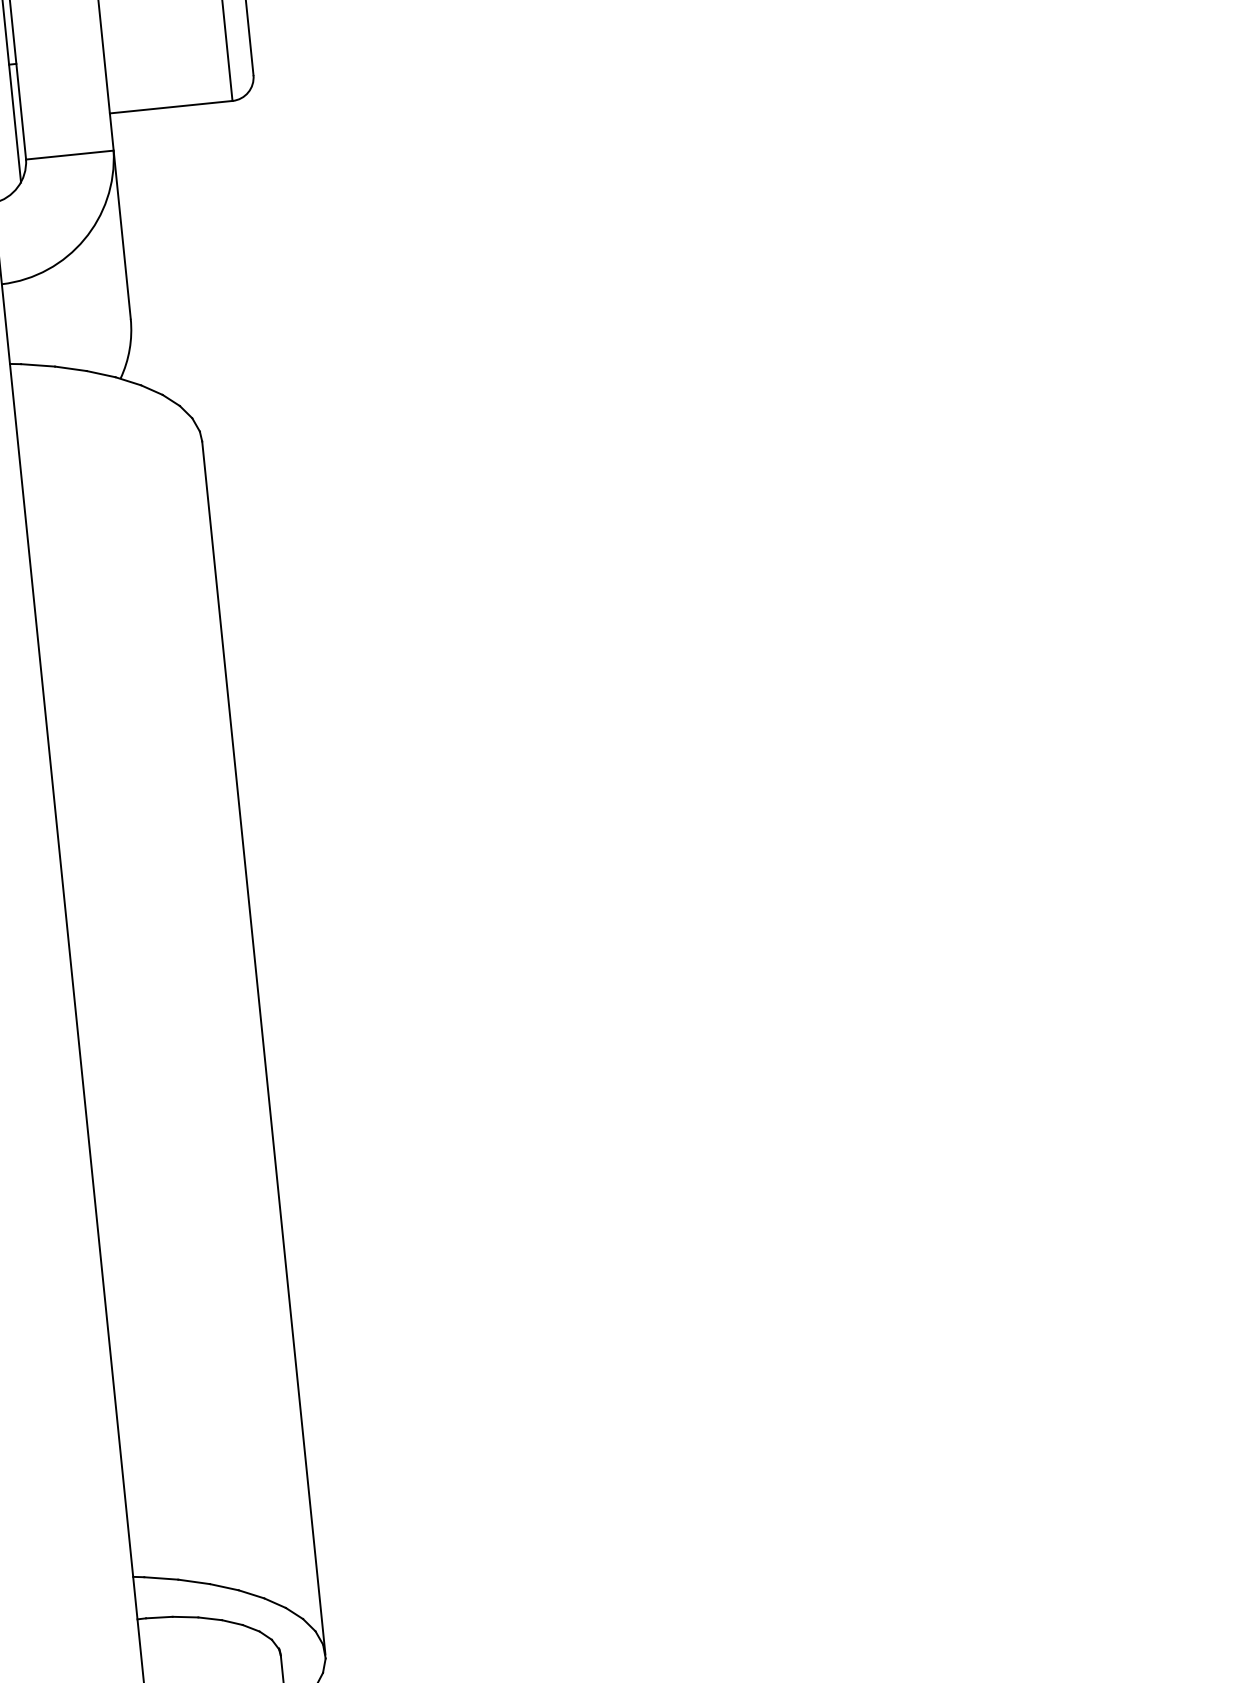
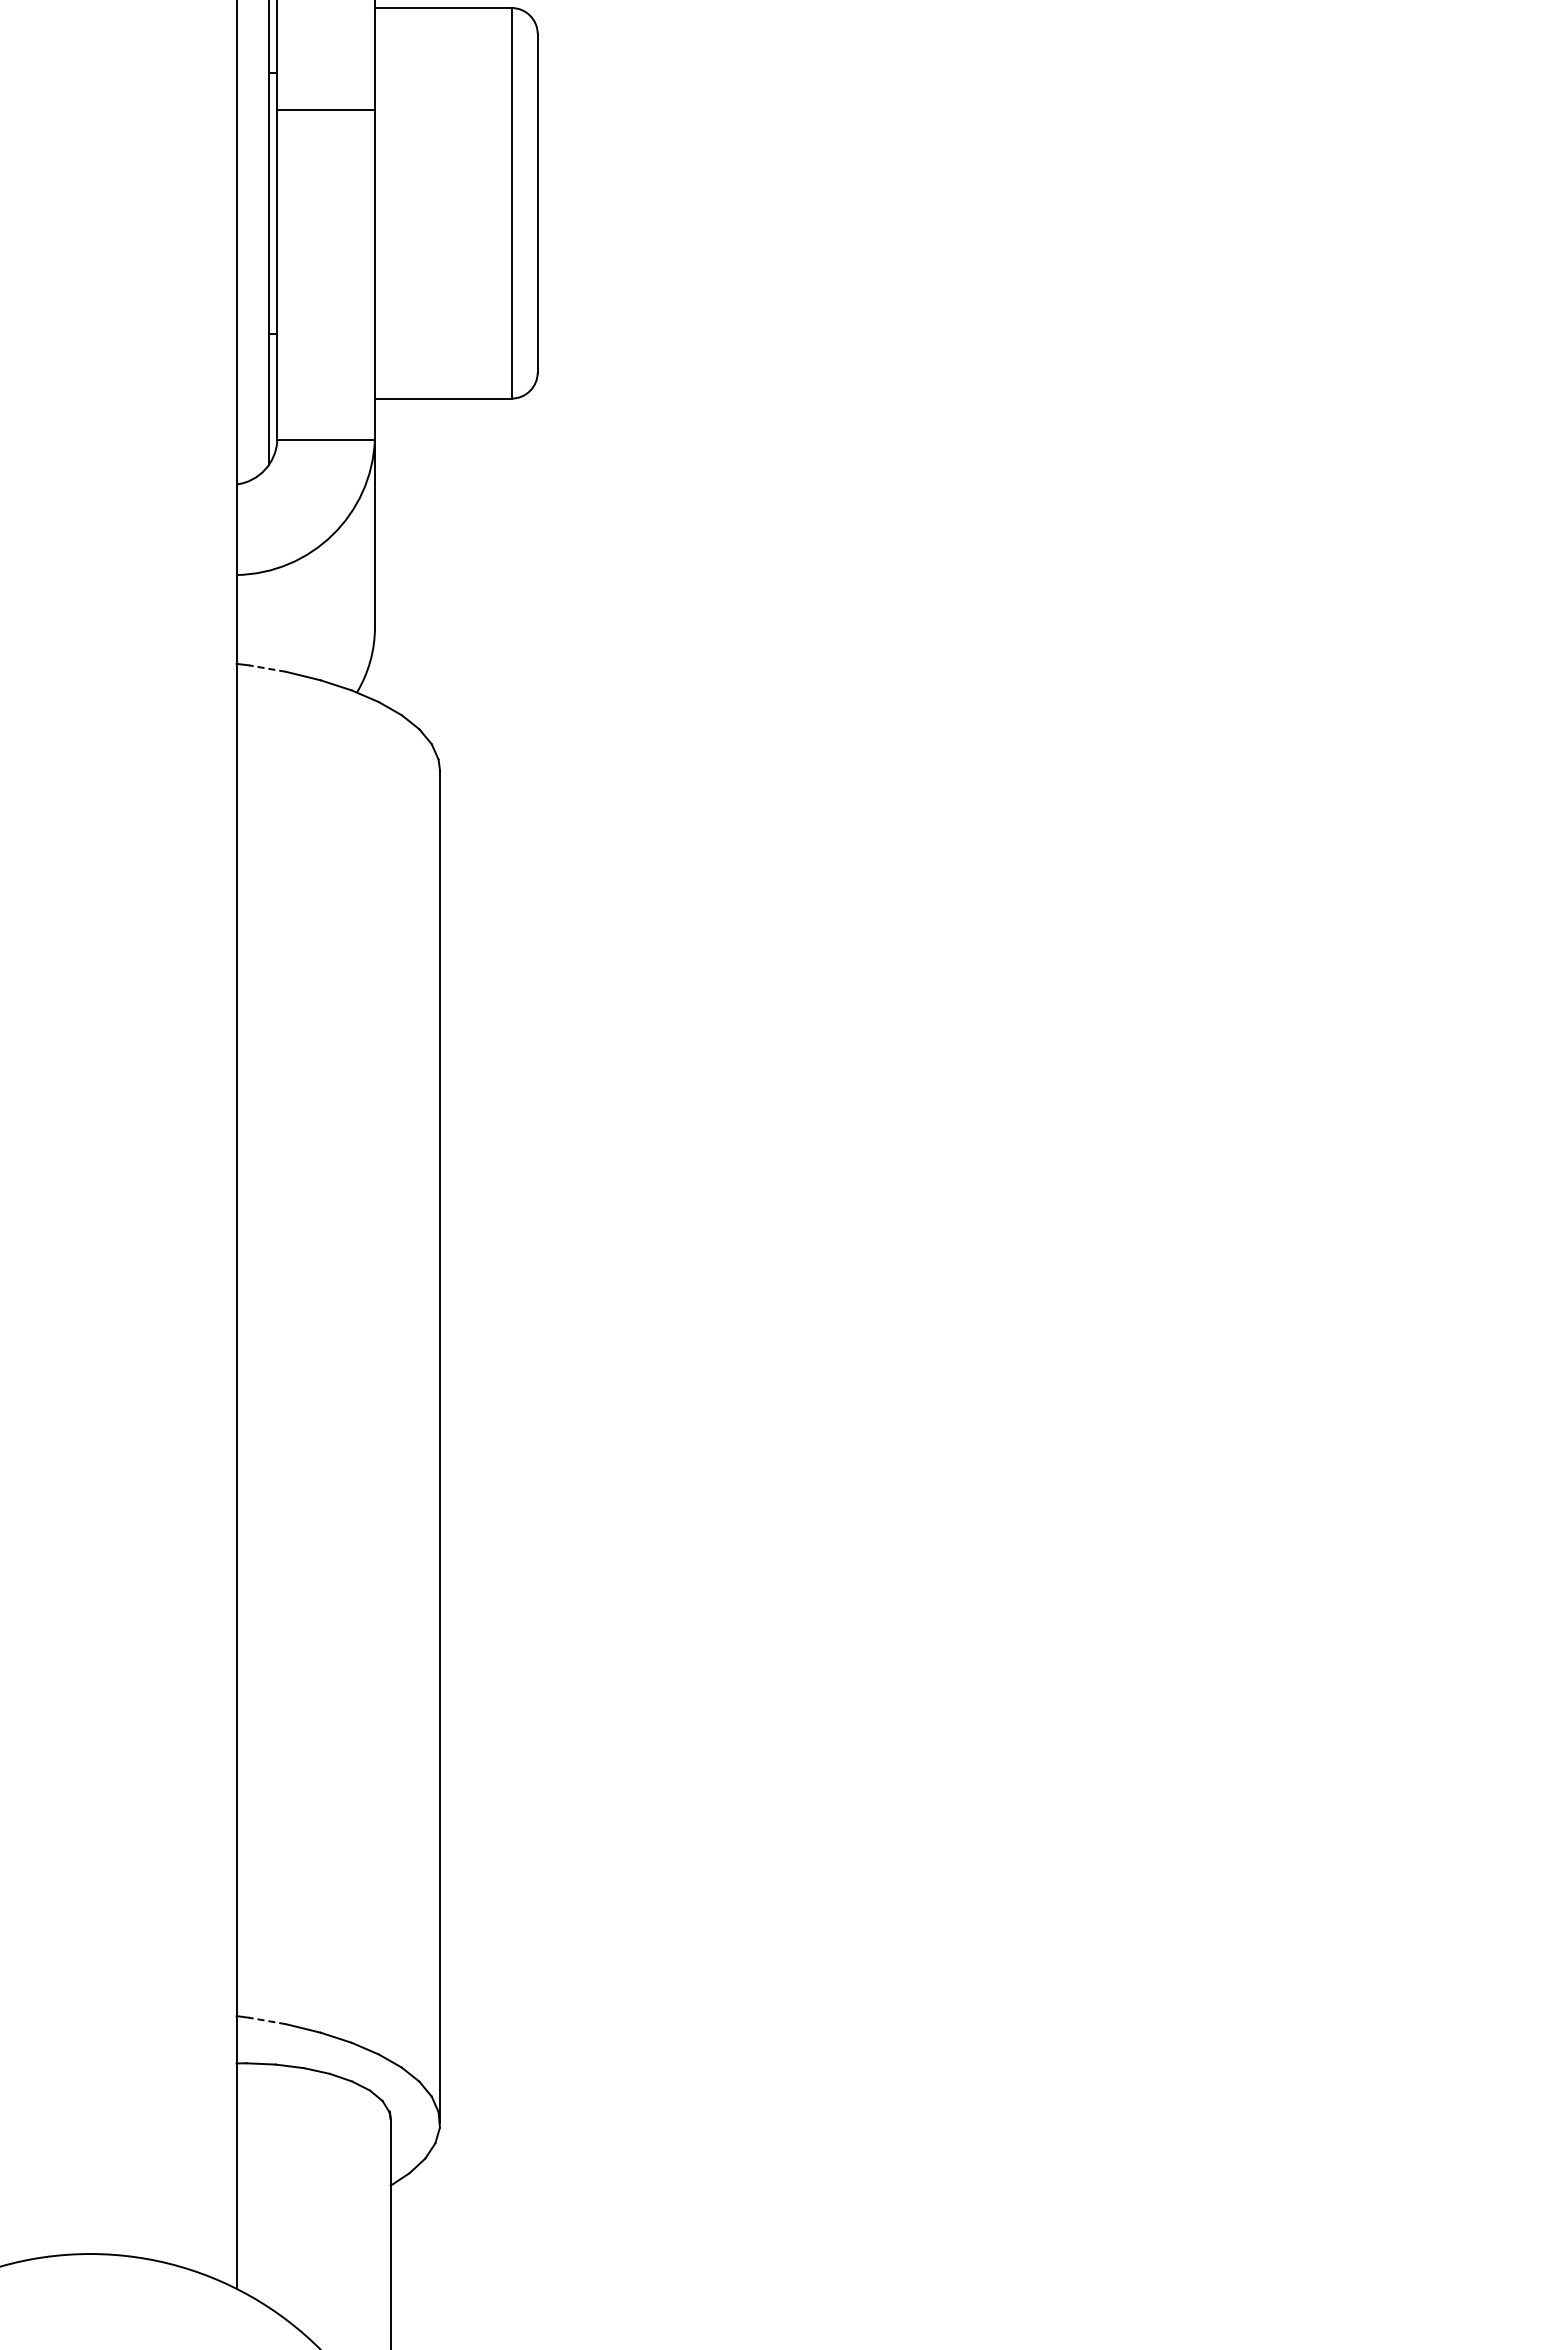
line: (38, 365) -> (267, 668), solid -> dashed
line: (161, 1578) -> (267, 2020), solid -> dashed

